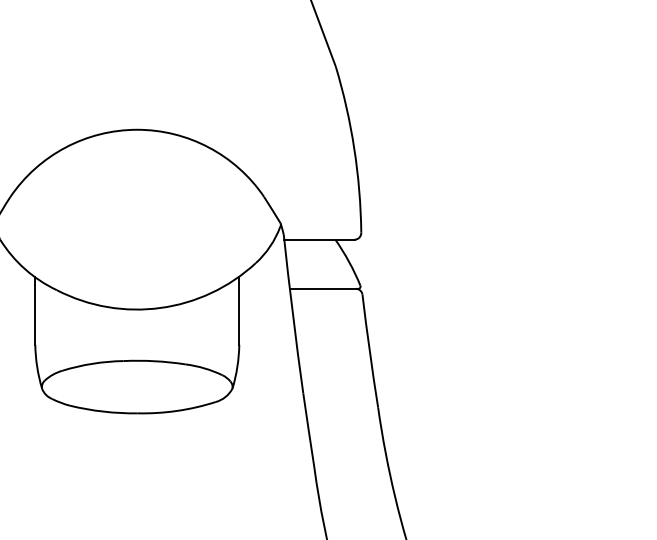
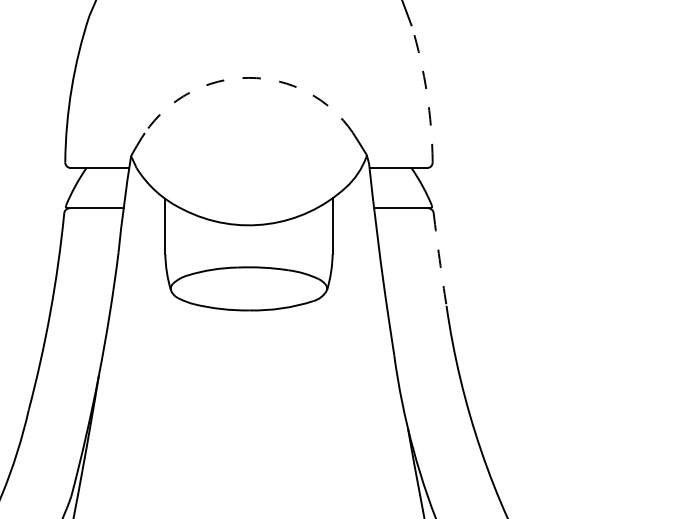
arc: (136, 129) -> (248, 77), solid -> dashed
arc: (353, 148) -> (426, 93), solid -> dashed
arc: (369, 351) -> (439, 259), solid -> dashed

